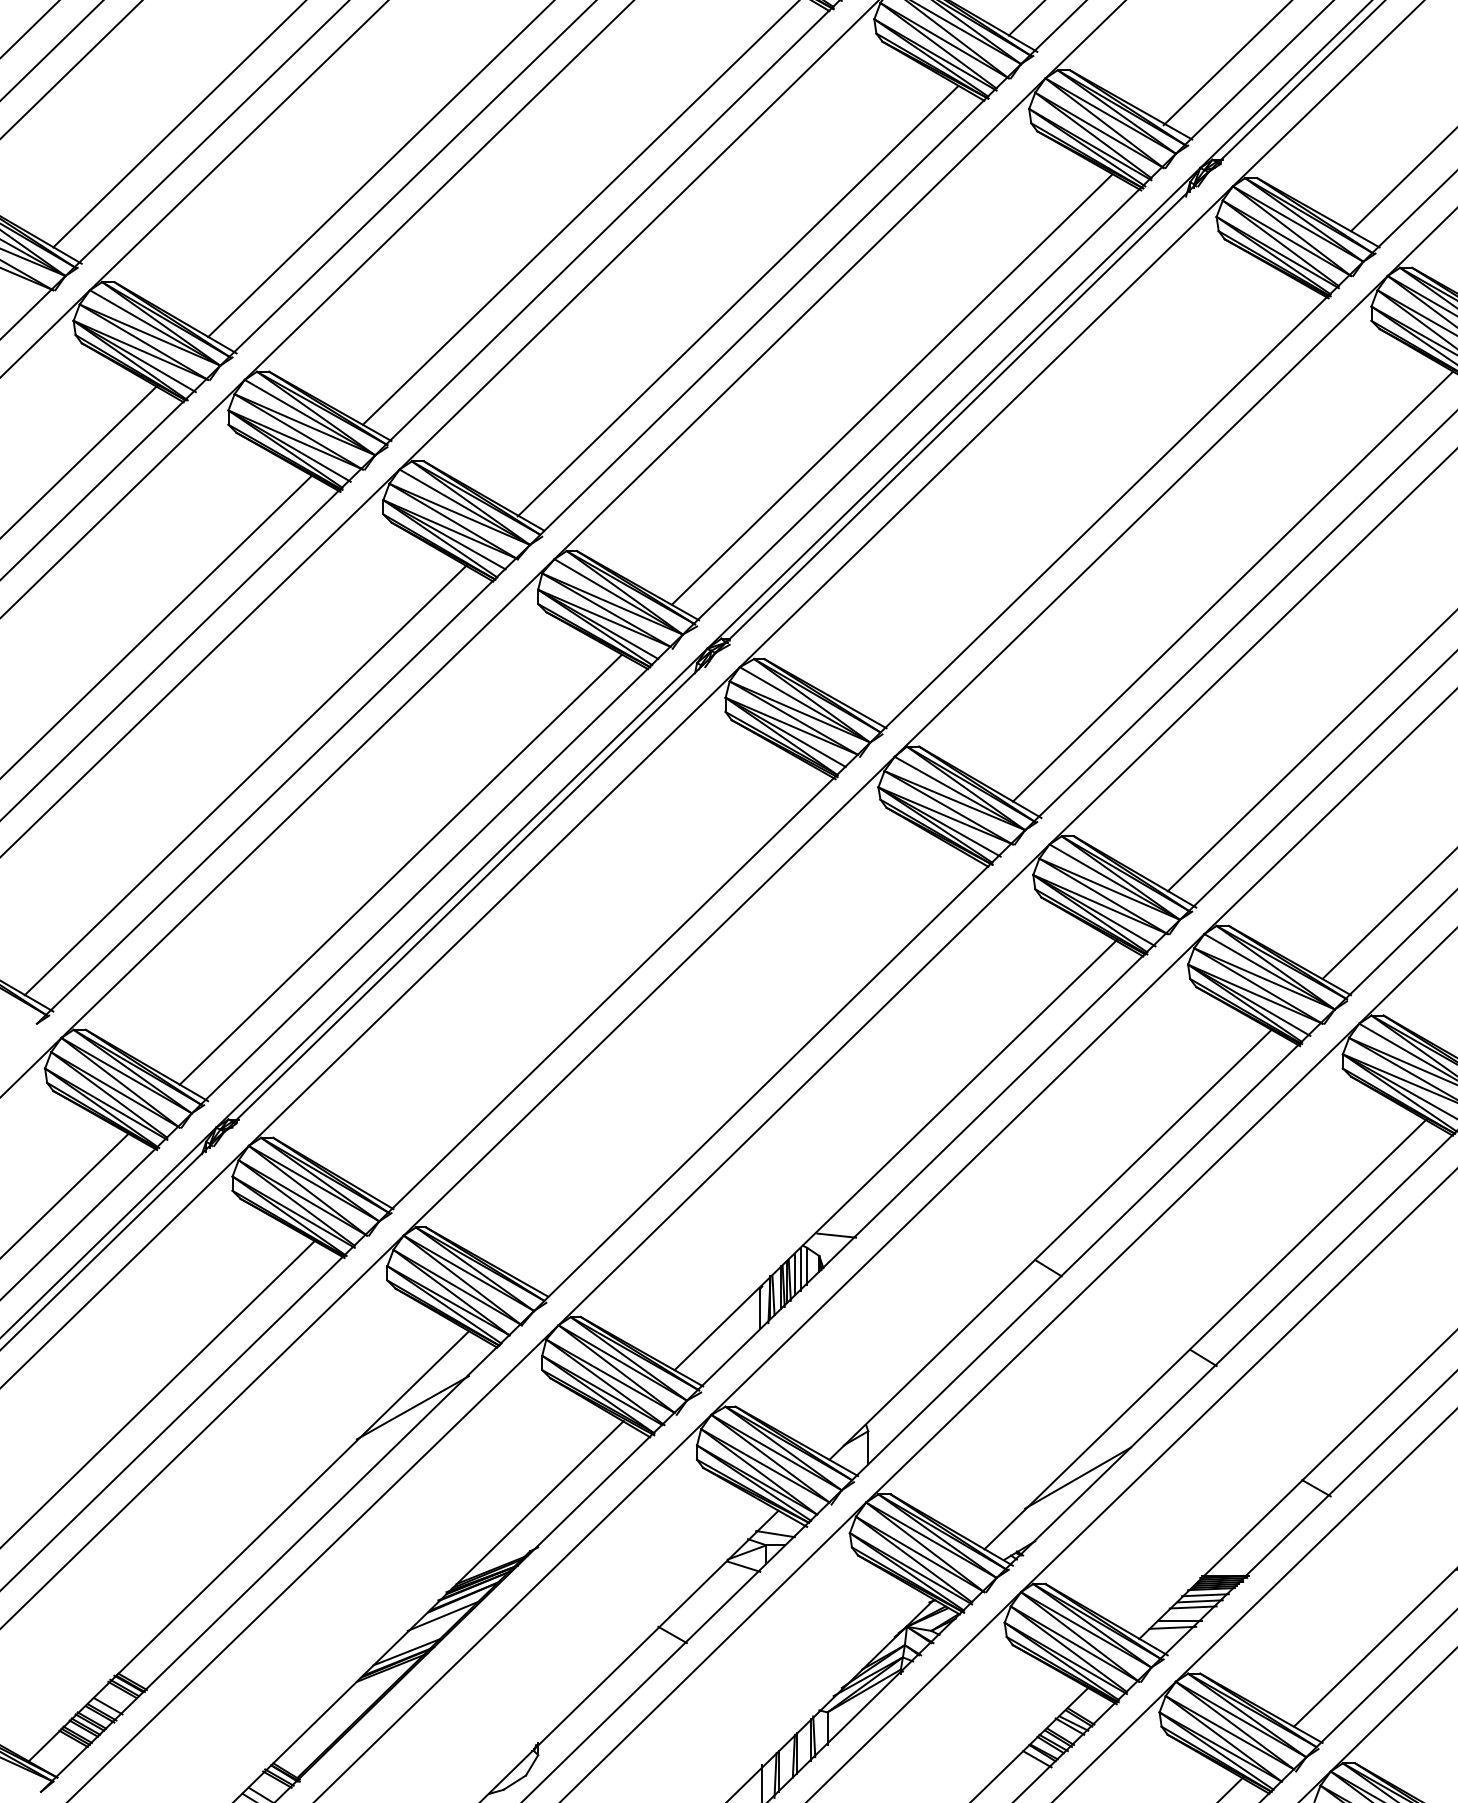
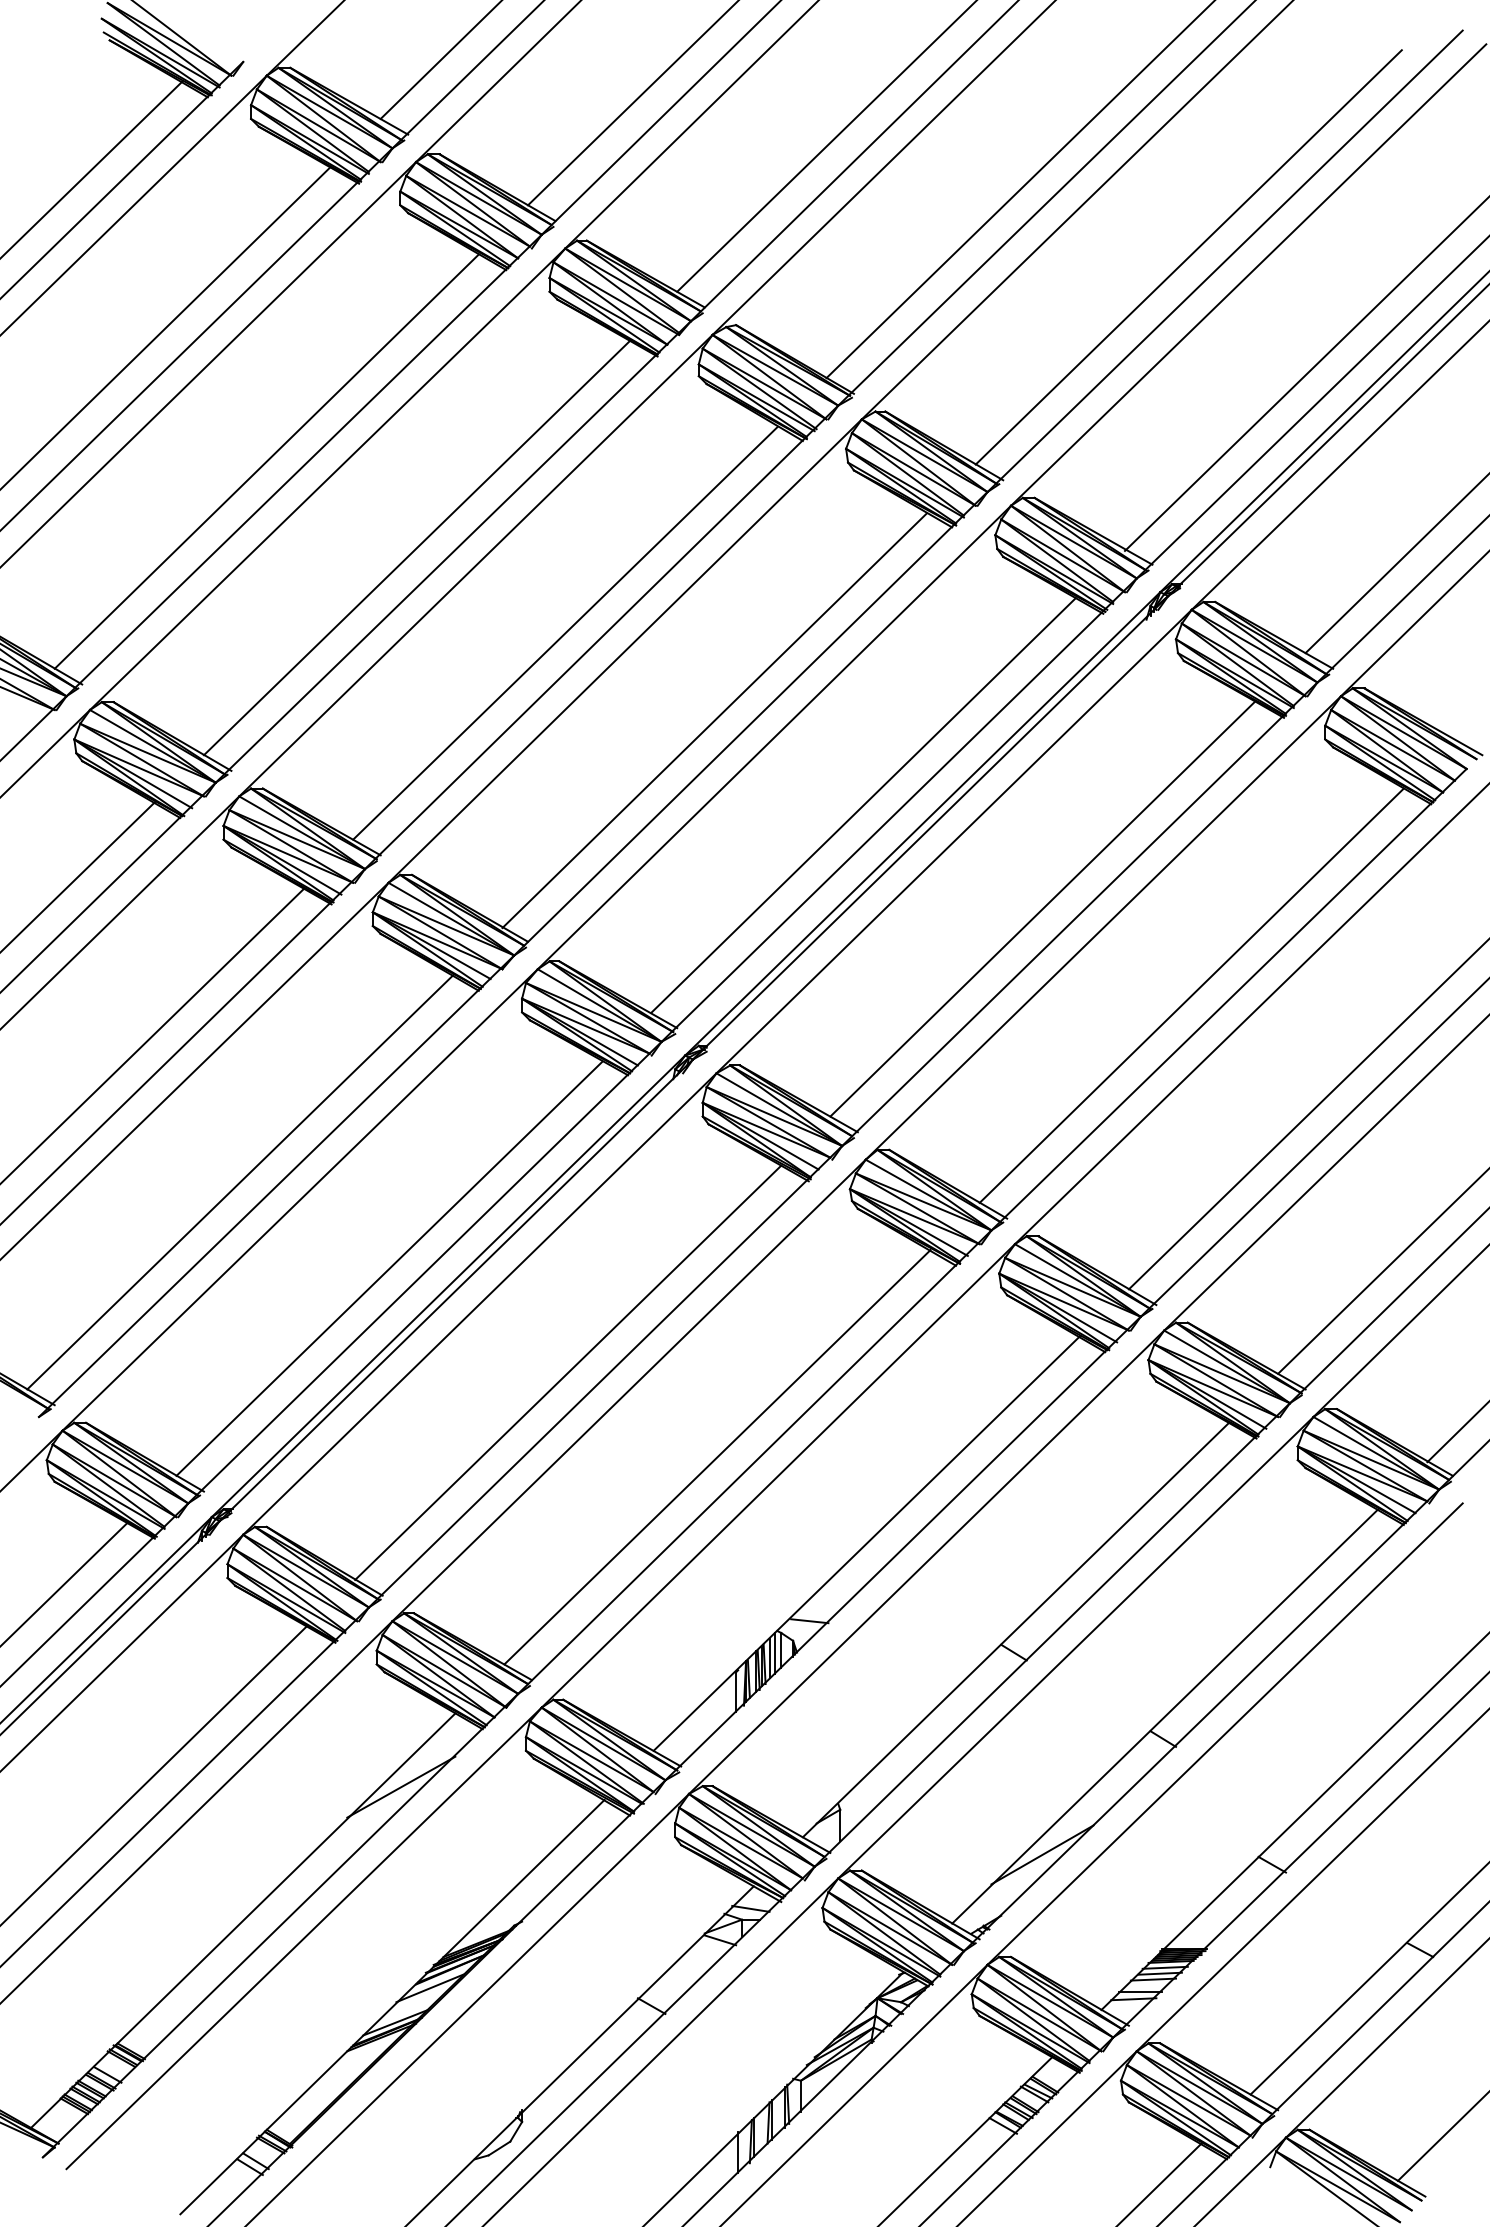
line: (1078, 497) -> (1042, 909), added
line: (586, 977) -> (568, 1372), added
line: (740, 1065) -> (717, 1457), added

